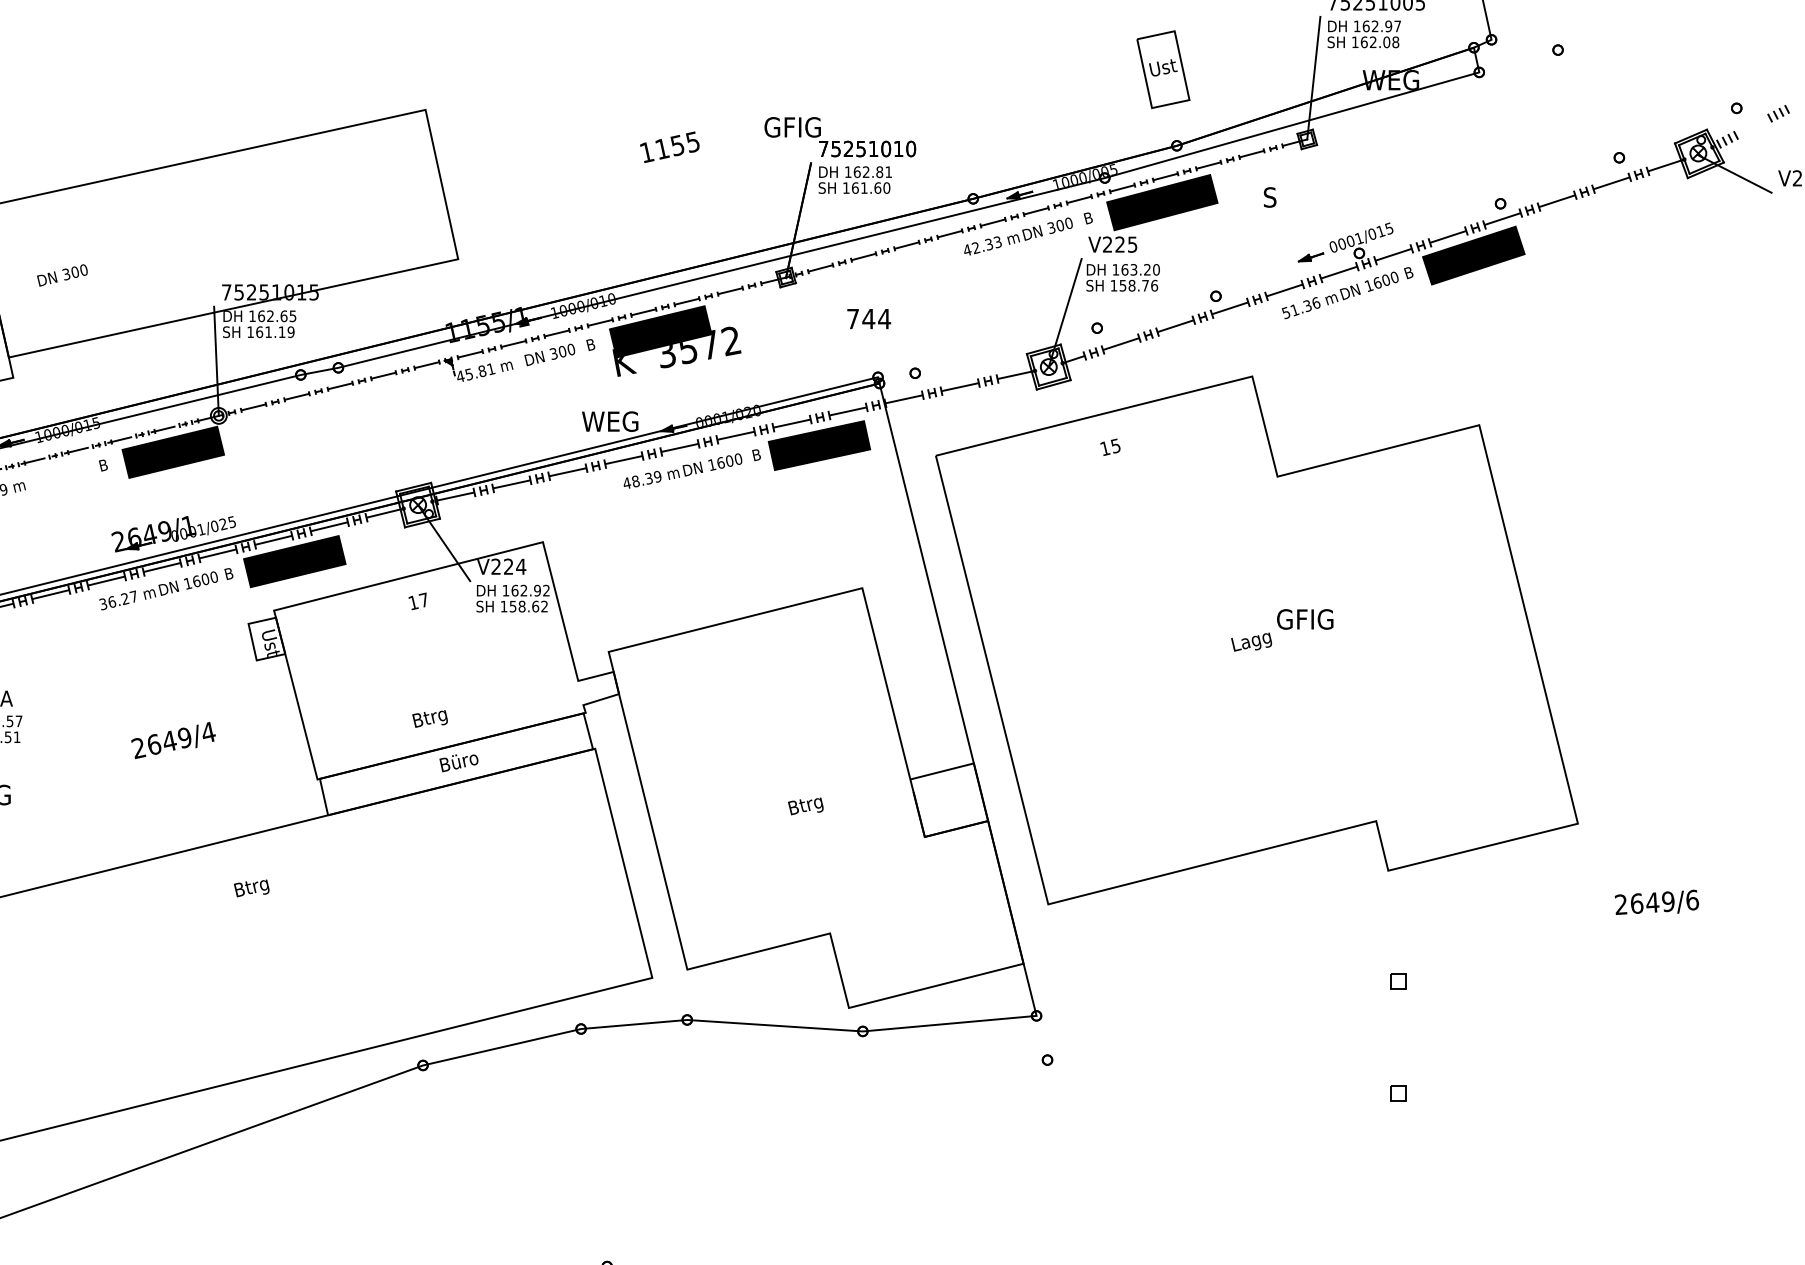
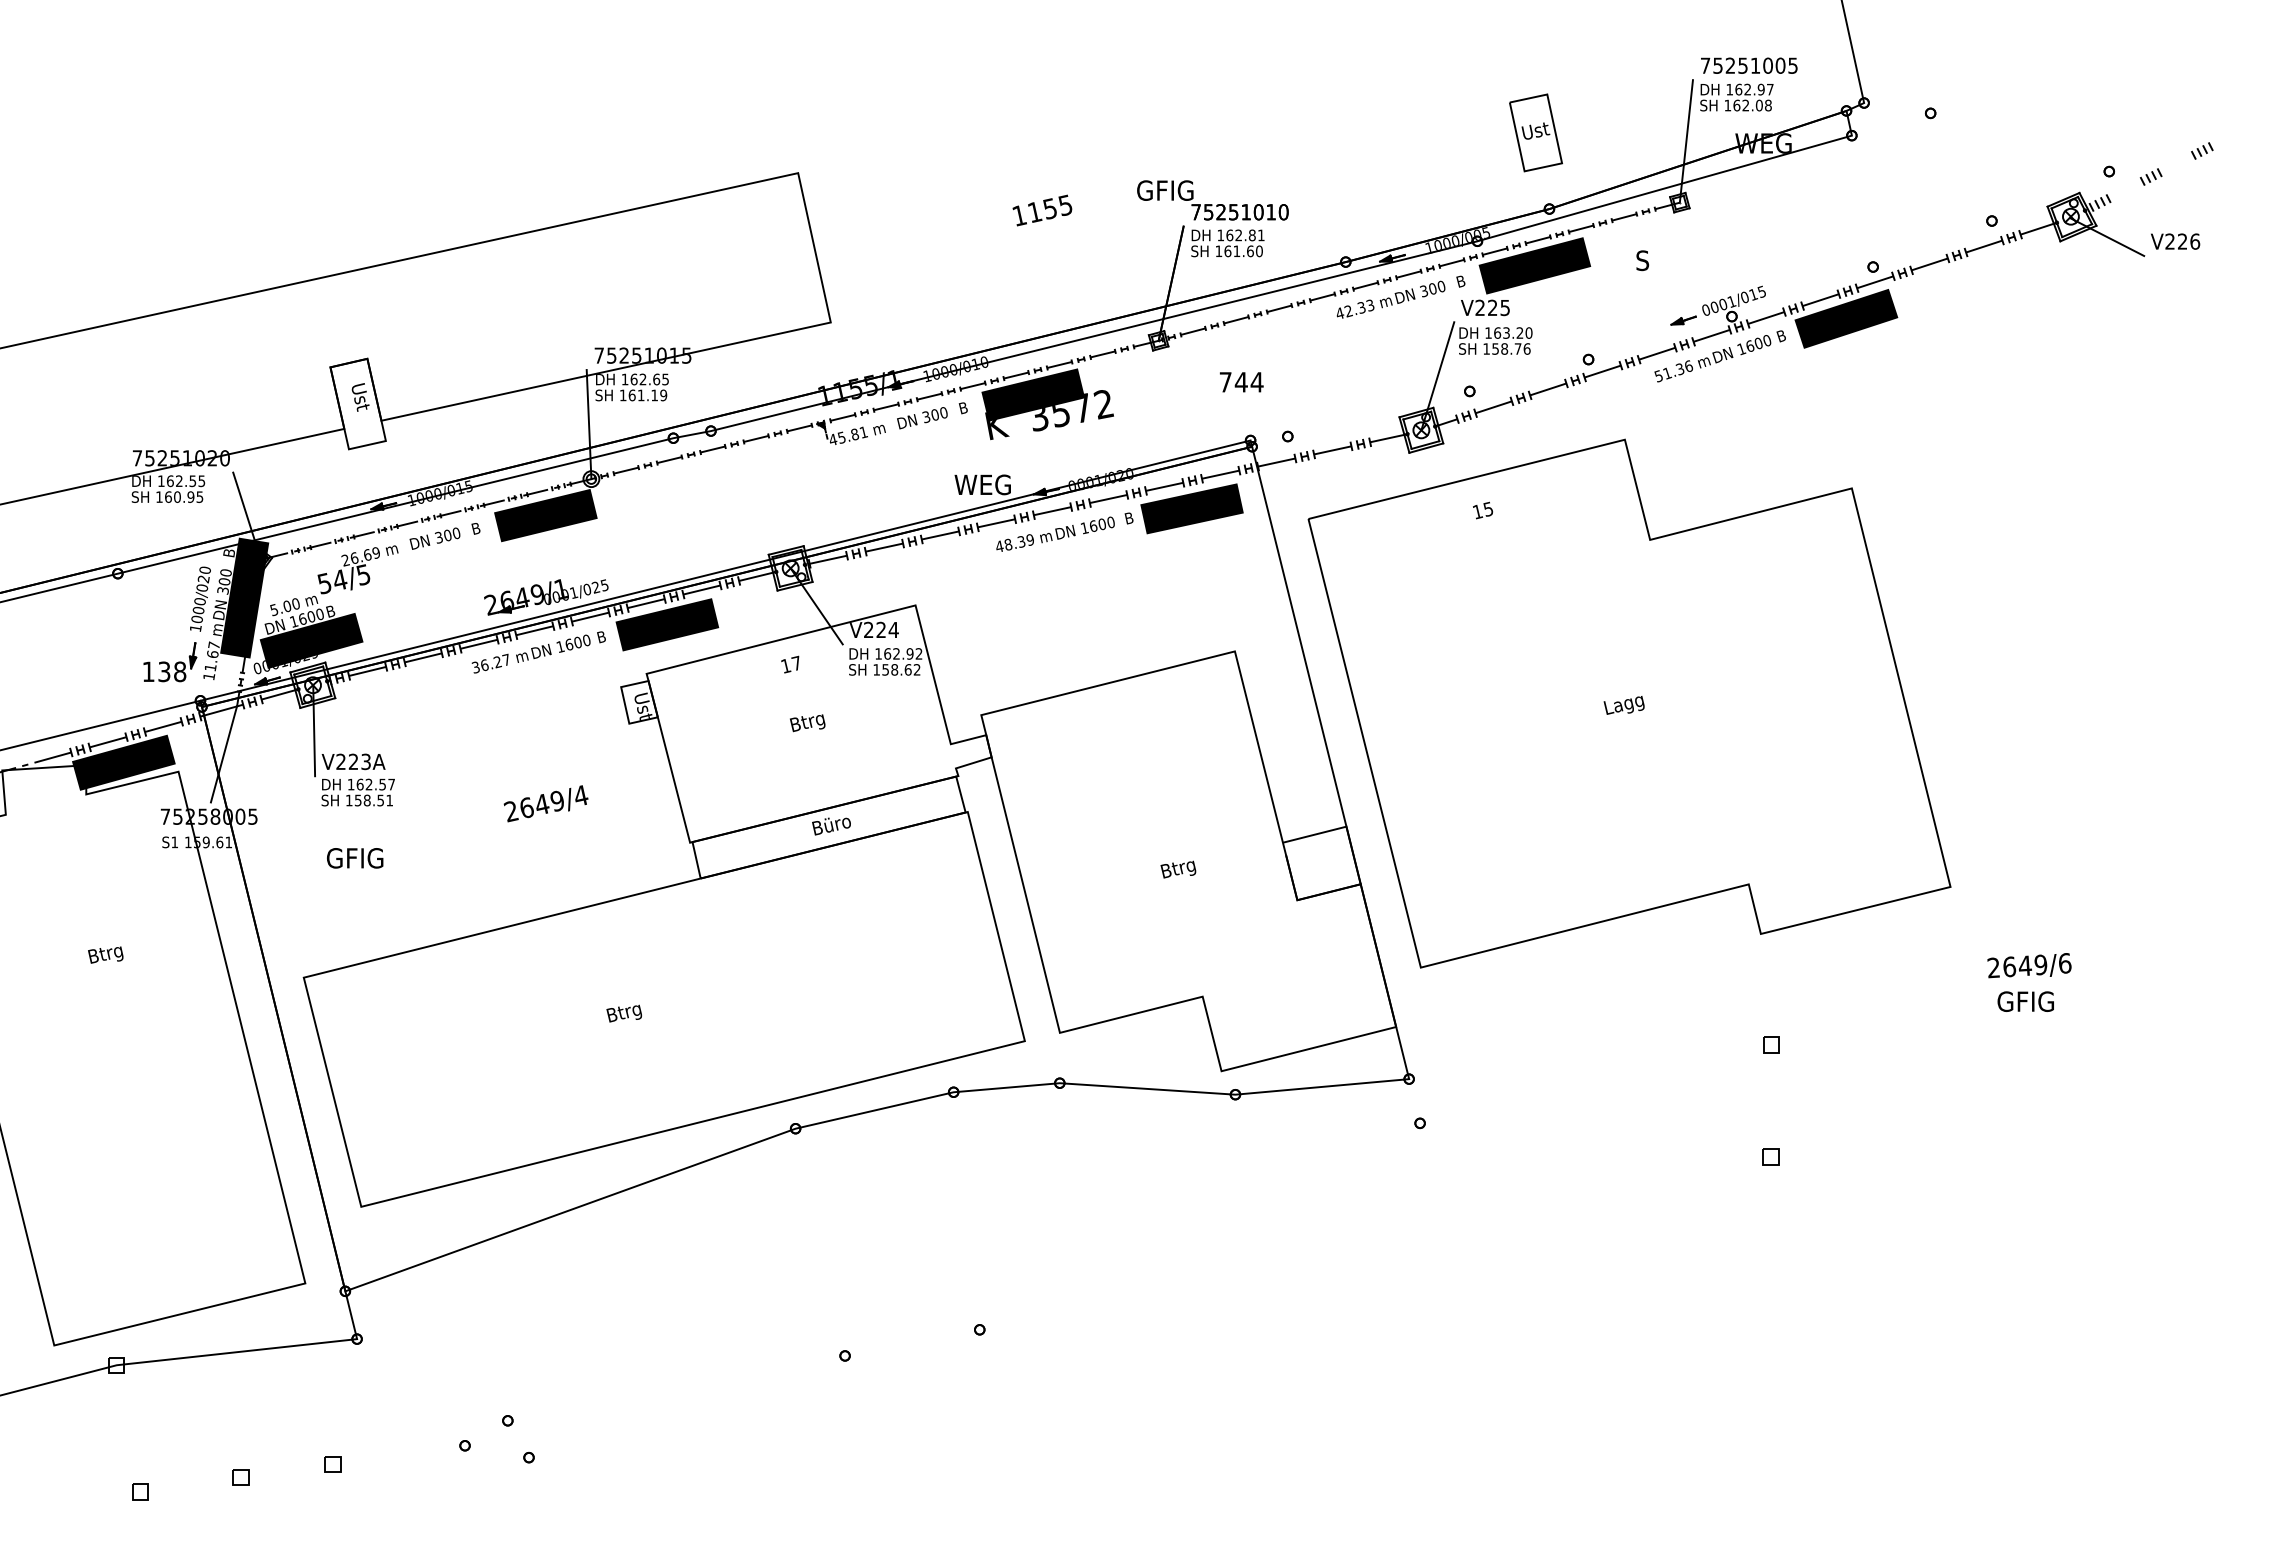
text: (61, 275) -> (434, 538), moved
text: (1304, 619) -> (2025, 1001), moved
text: (429, 719) -> (807, 723), moved
text: (250, 888) -> (623, 1013), moved

